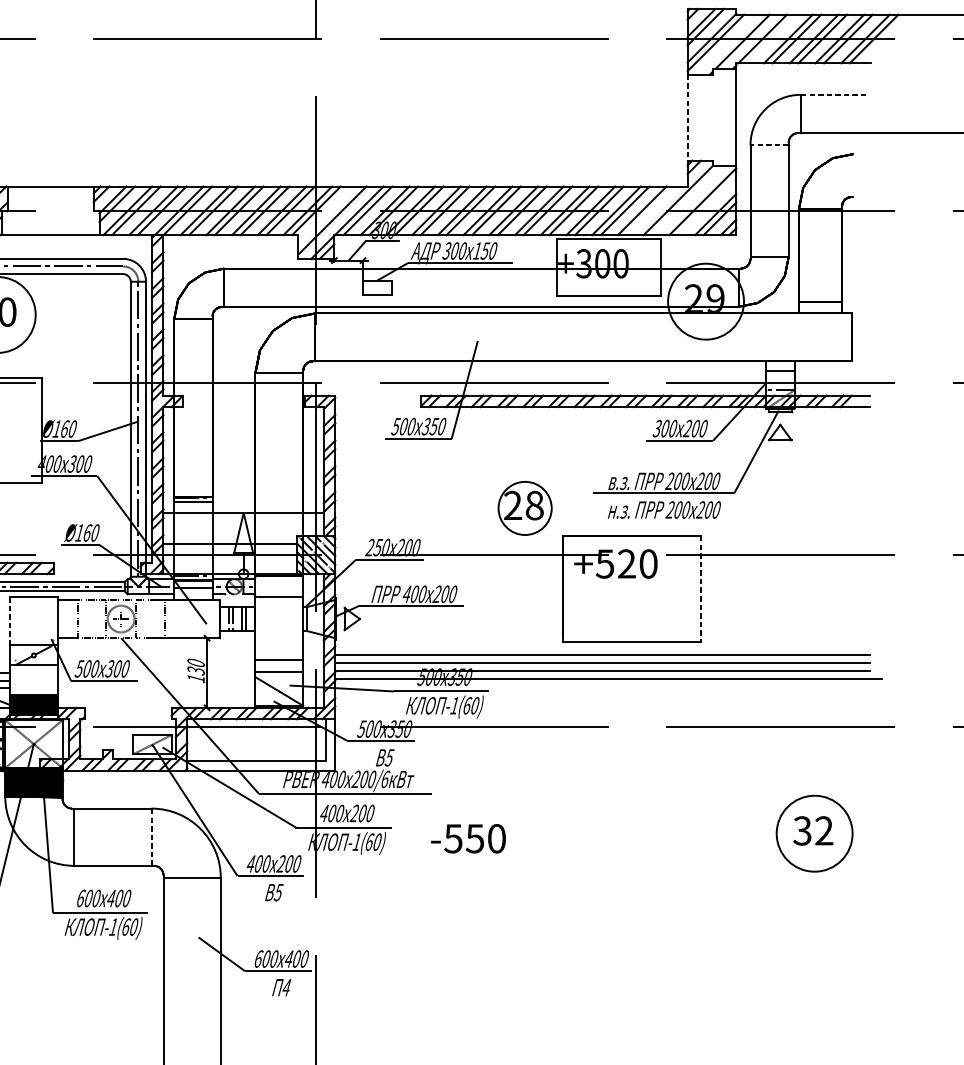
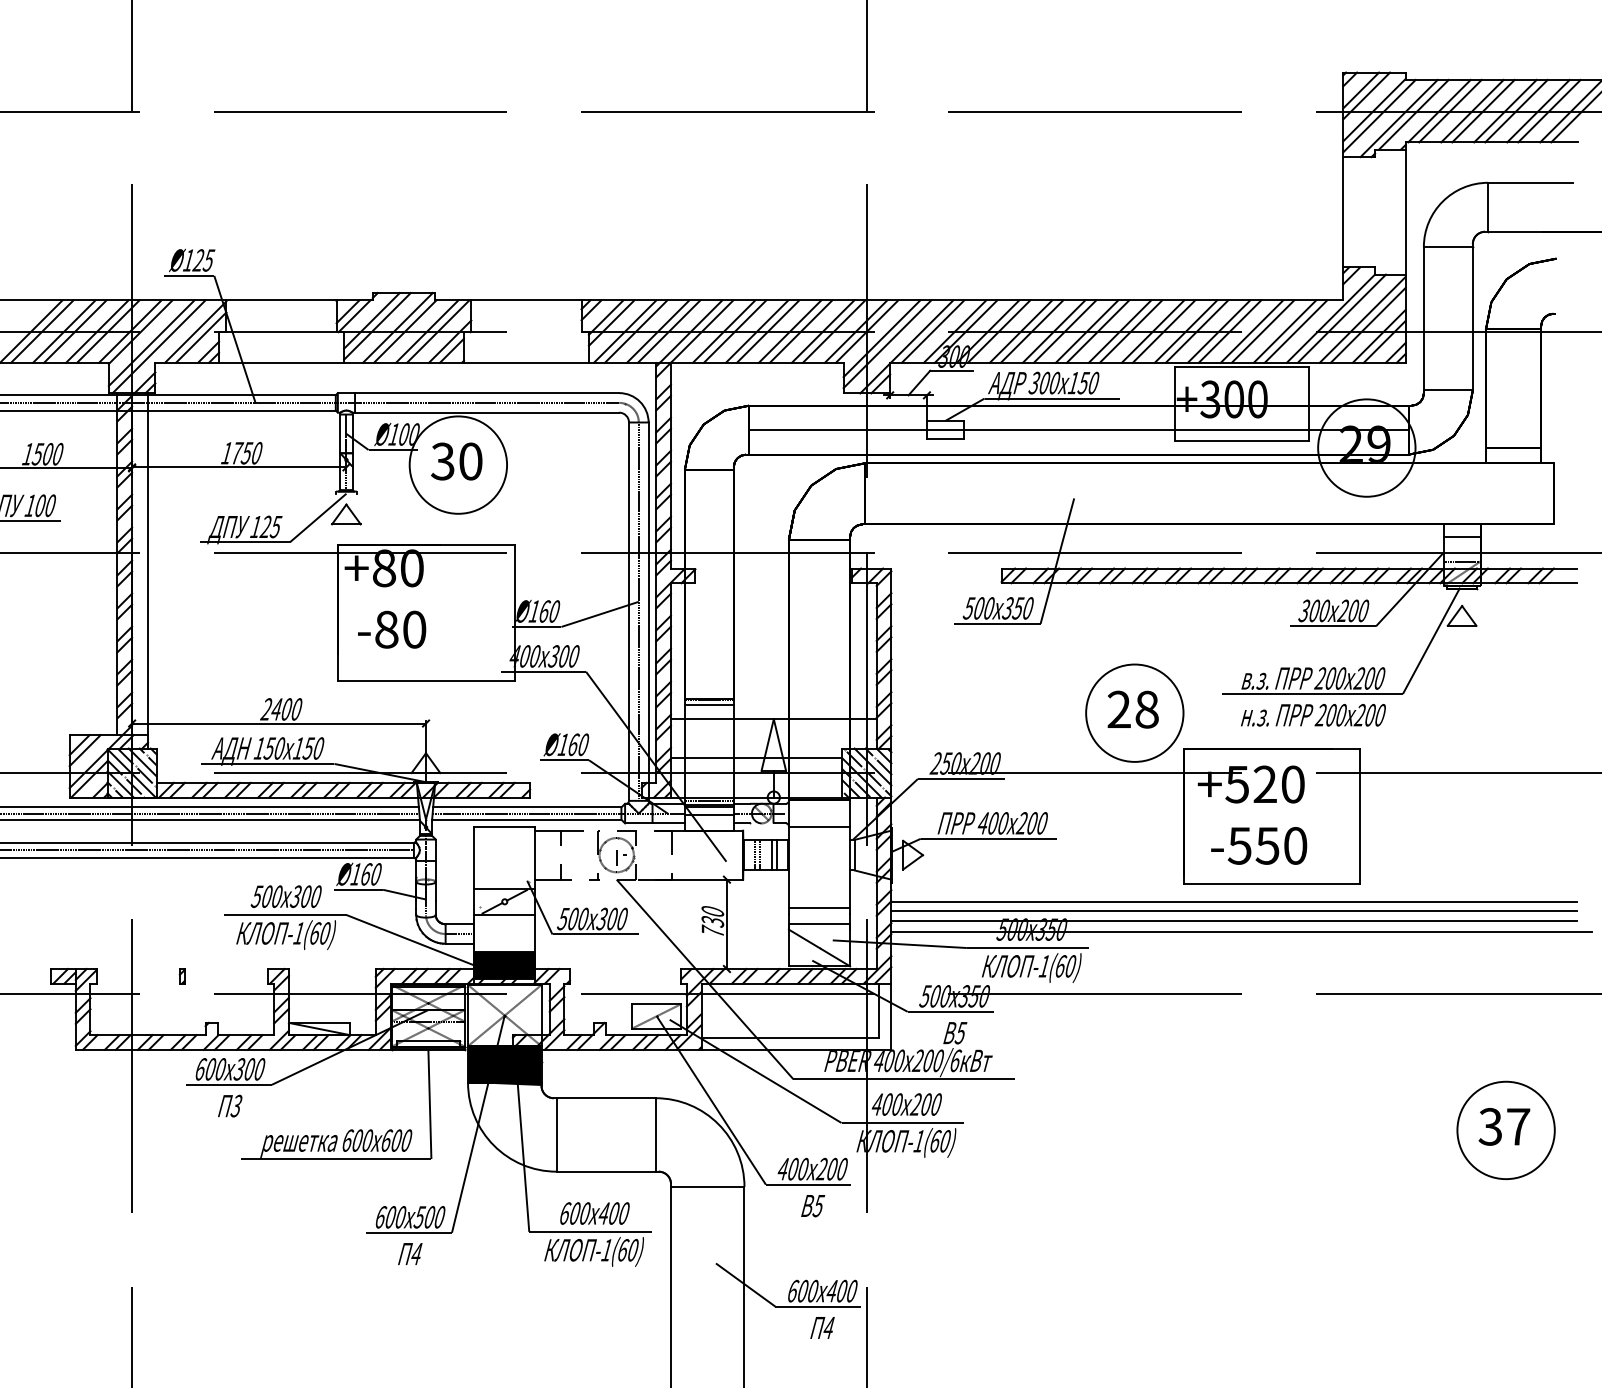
line: (771, 38) -> (1450, 110), added
line: (730, 44) -> (1398, 118), added
line: (832, 94) -> (1529, 182), dashed -> solid
line: (687, 118) -> (1343, 212), dashed -> solid
line: (768, 145) -> (1447, 247), dashed -> solid
line: (686, 200) -> (1341, 318), added
line: (706, 205) -> (1367, 324), added
line: (650, 210) -> (1295, 331), added
line: (327, 216) -> (881, 338), added
line: (481, 287) -> (1078, 430), added
circle: (524, 507) -> (1134, 712), size x1.43
line: (701, 588) -> (1360, 816), dashed -> solid
line: (10, 620) -> (474, 857), dashed -> solid
text: (195, 677) -> (712, 930), 130 -> 730
text: (824, 830) -> (1518, 1126), 32 -> 37
line: (151, 836) -> (655, 1134), dashed -> solid
text: (468, 838) -> (1259, 845), moved

